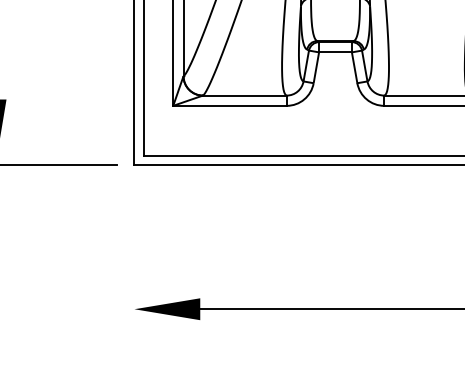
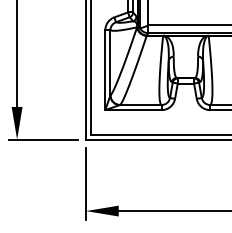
line: (135, 253) -> (86, 183), added

